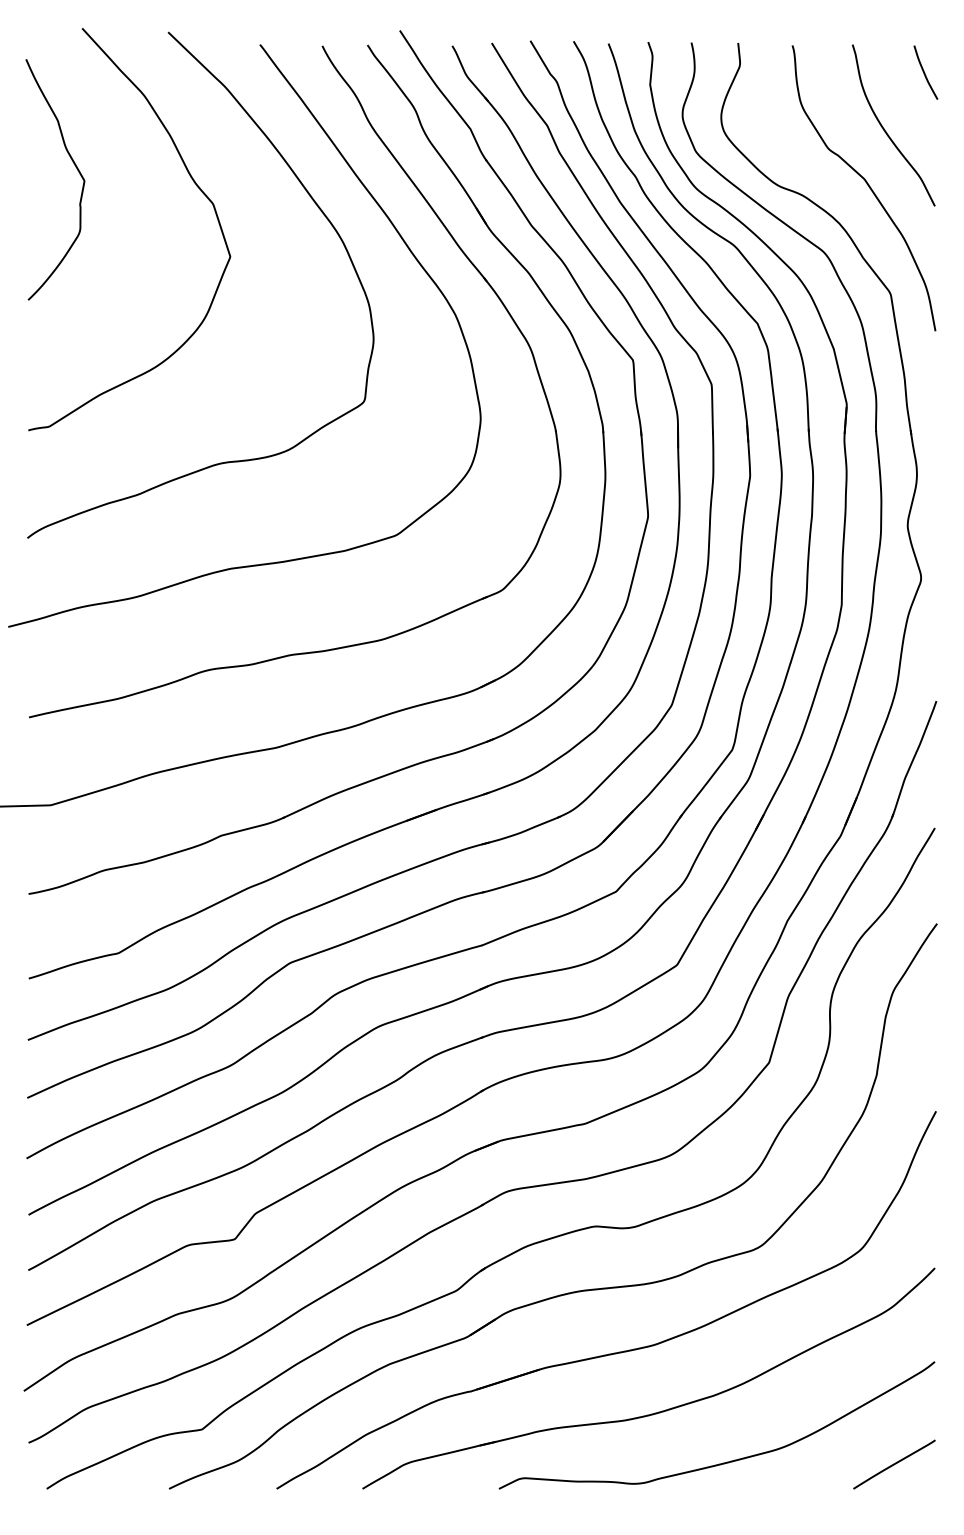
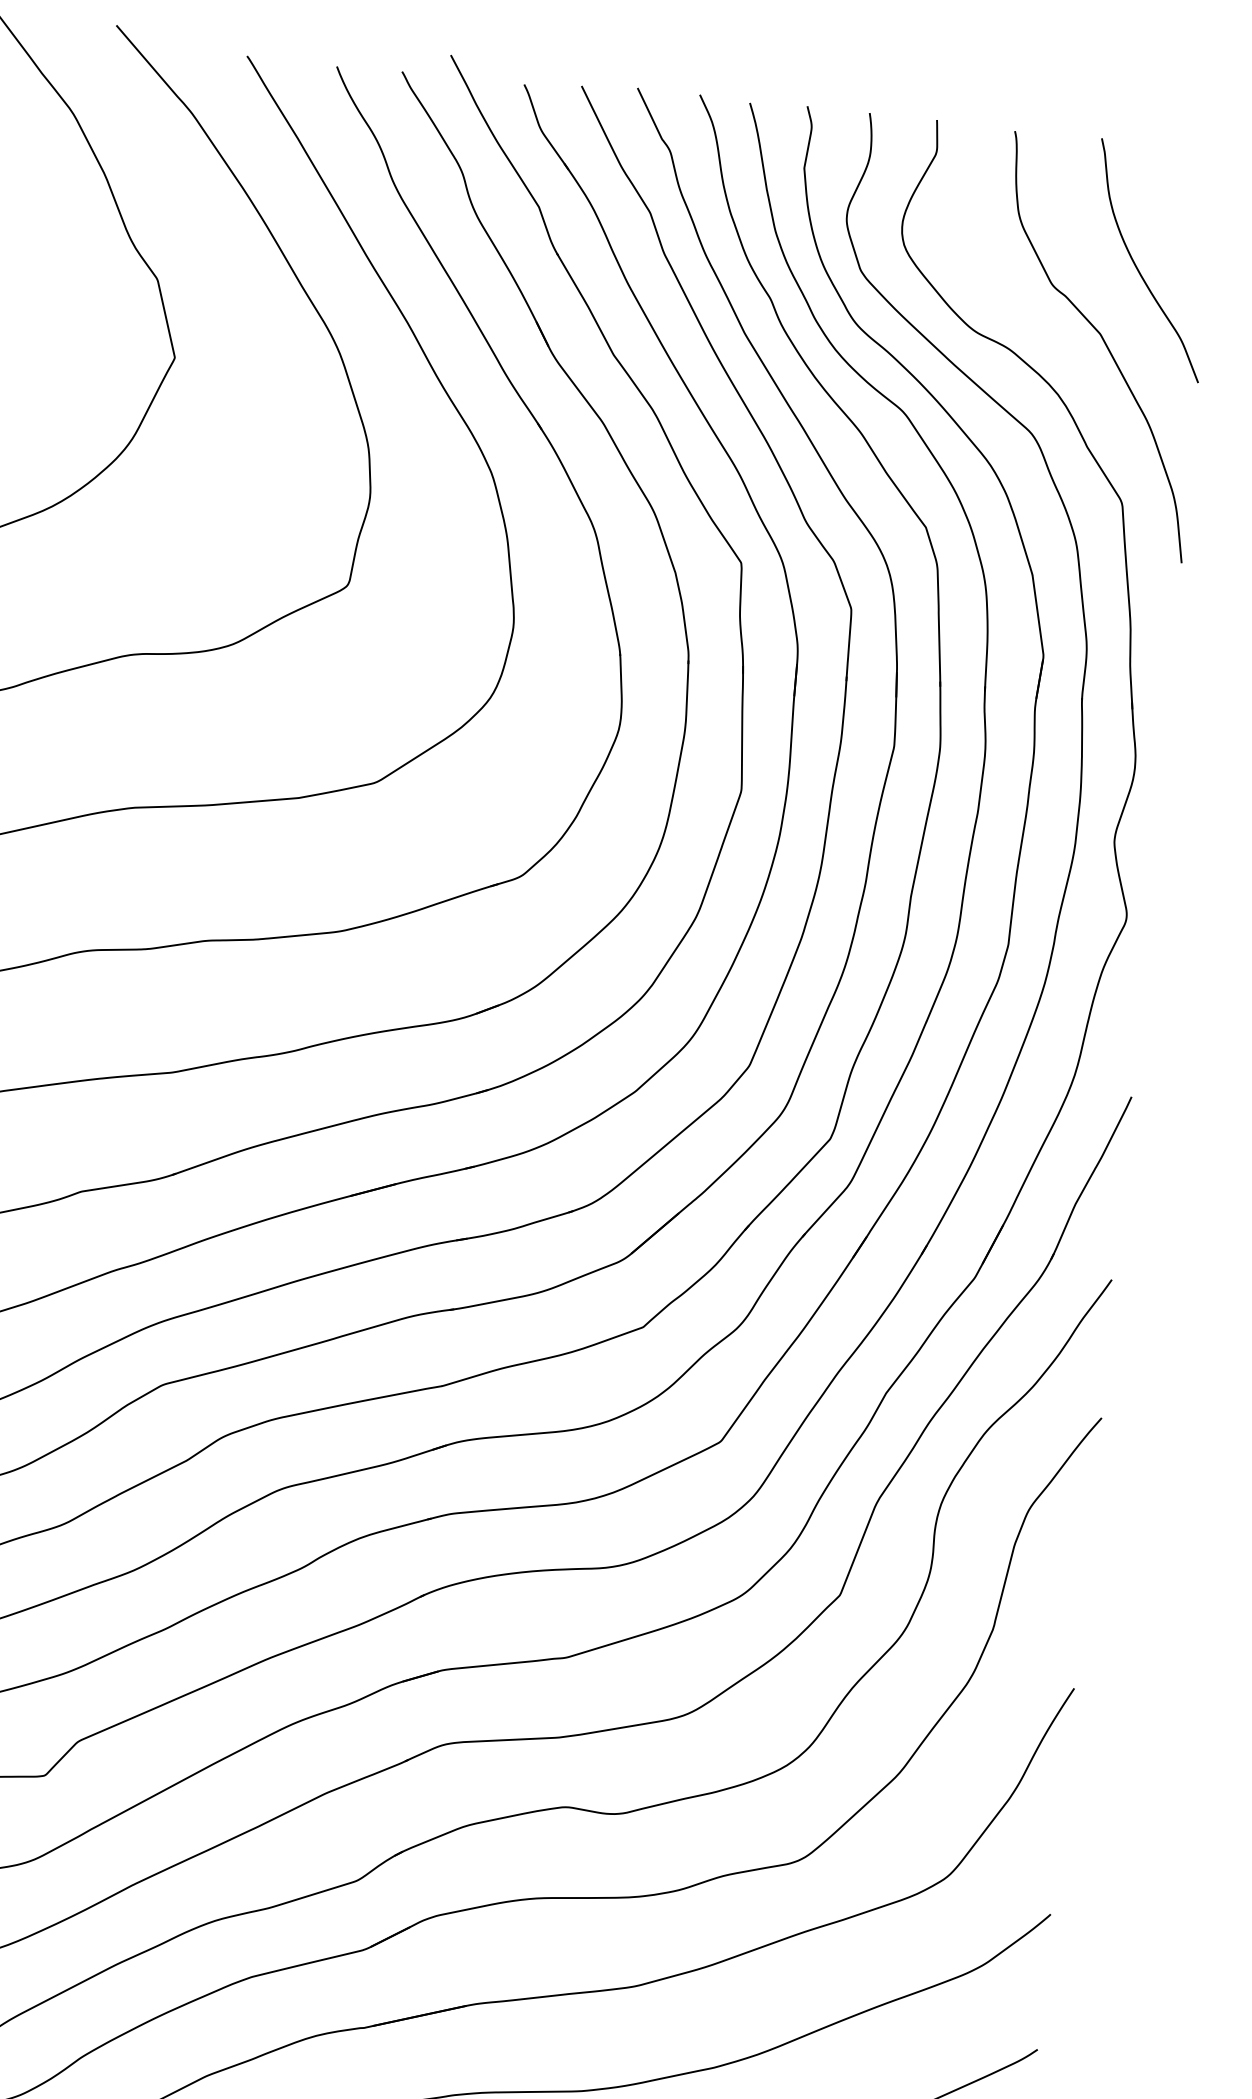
curve: (924, 72) -> (1201, 188), removed

